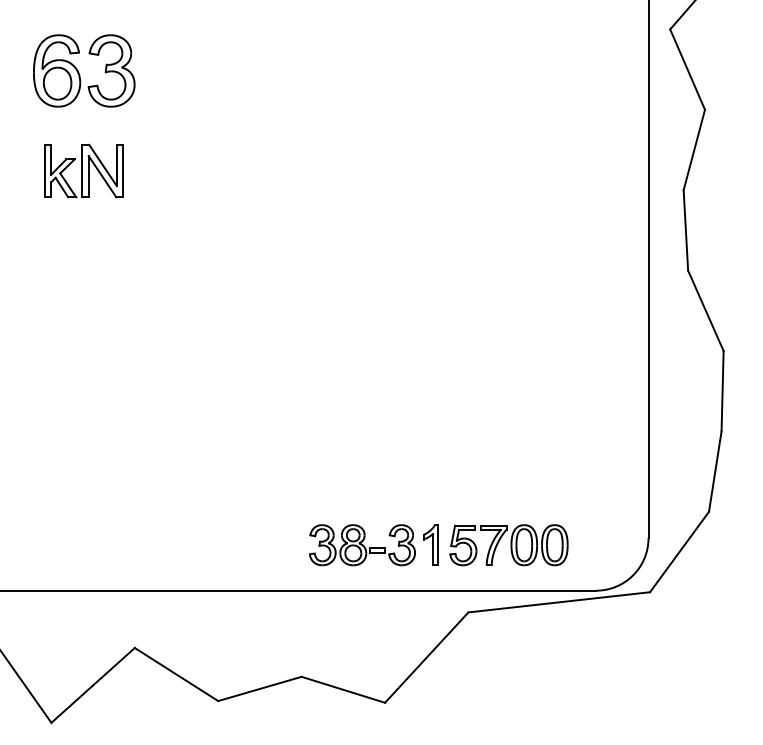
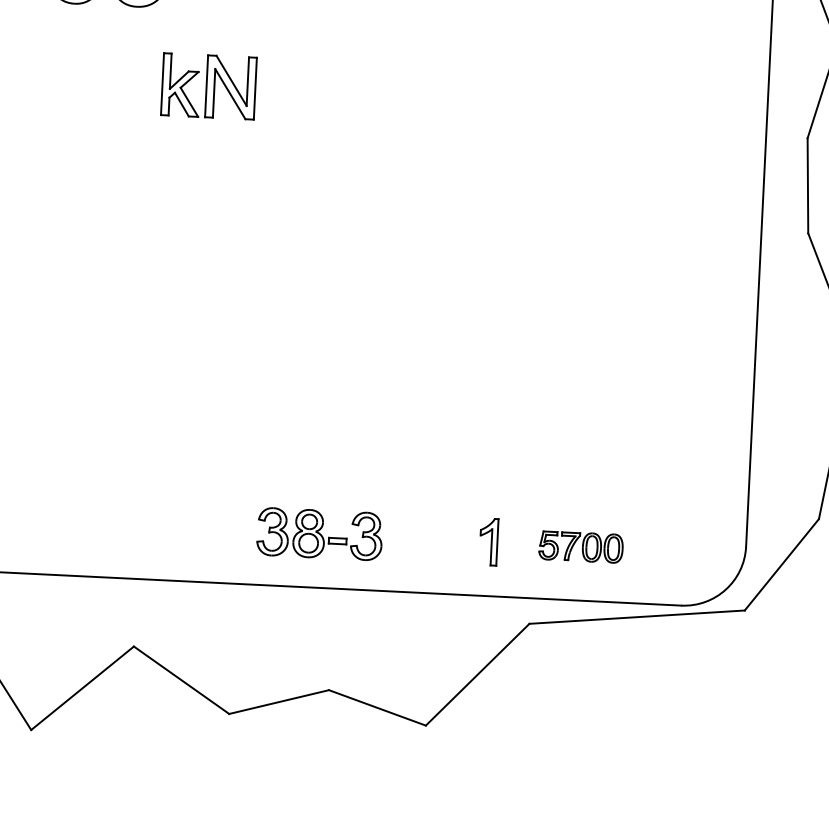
part: (83, 170) -> (208, 85), moved
part: (362, 545) -> (319, 534), moved
part: (508, 545) -> (580, 547), size x0.6

